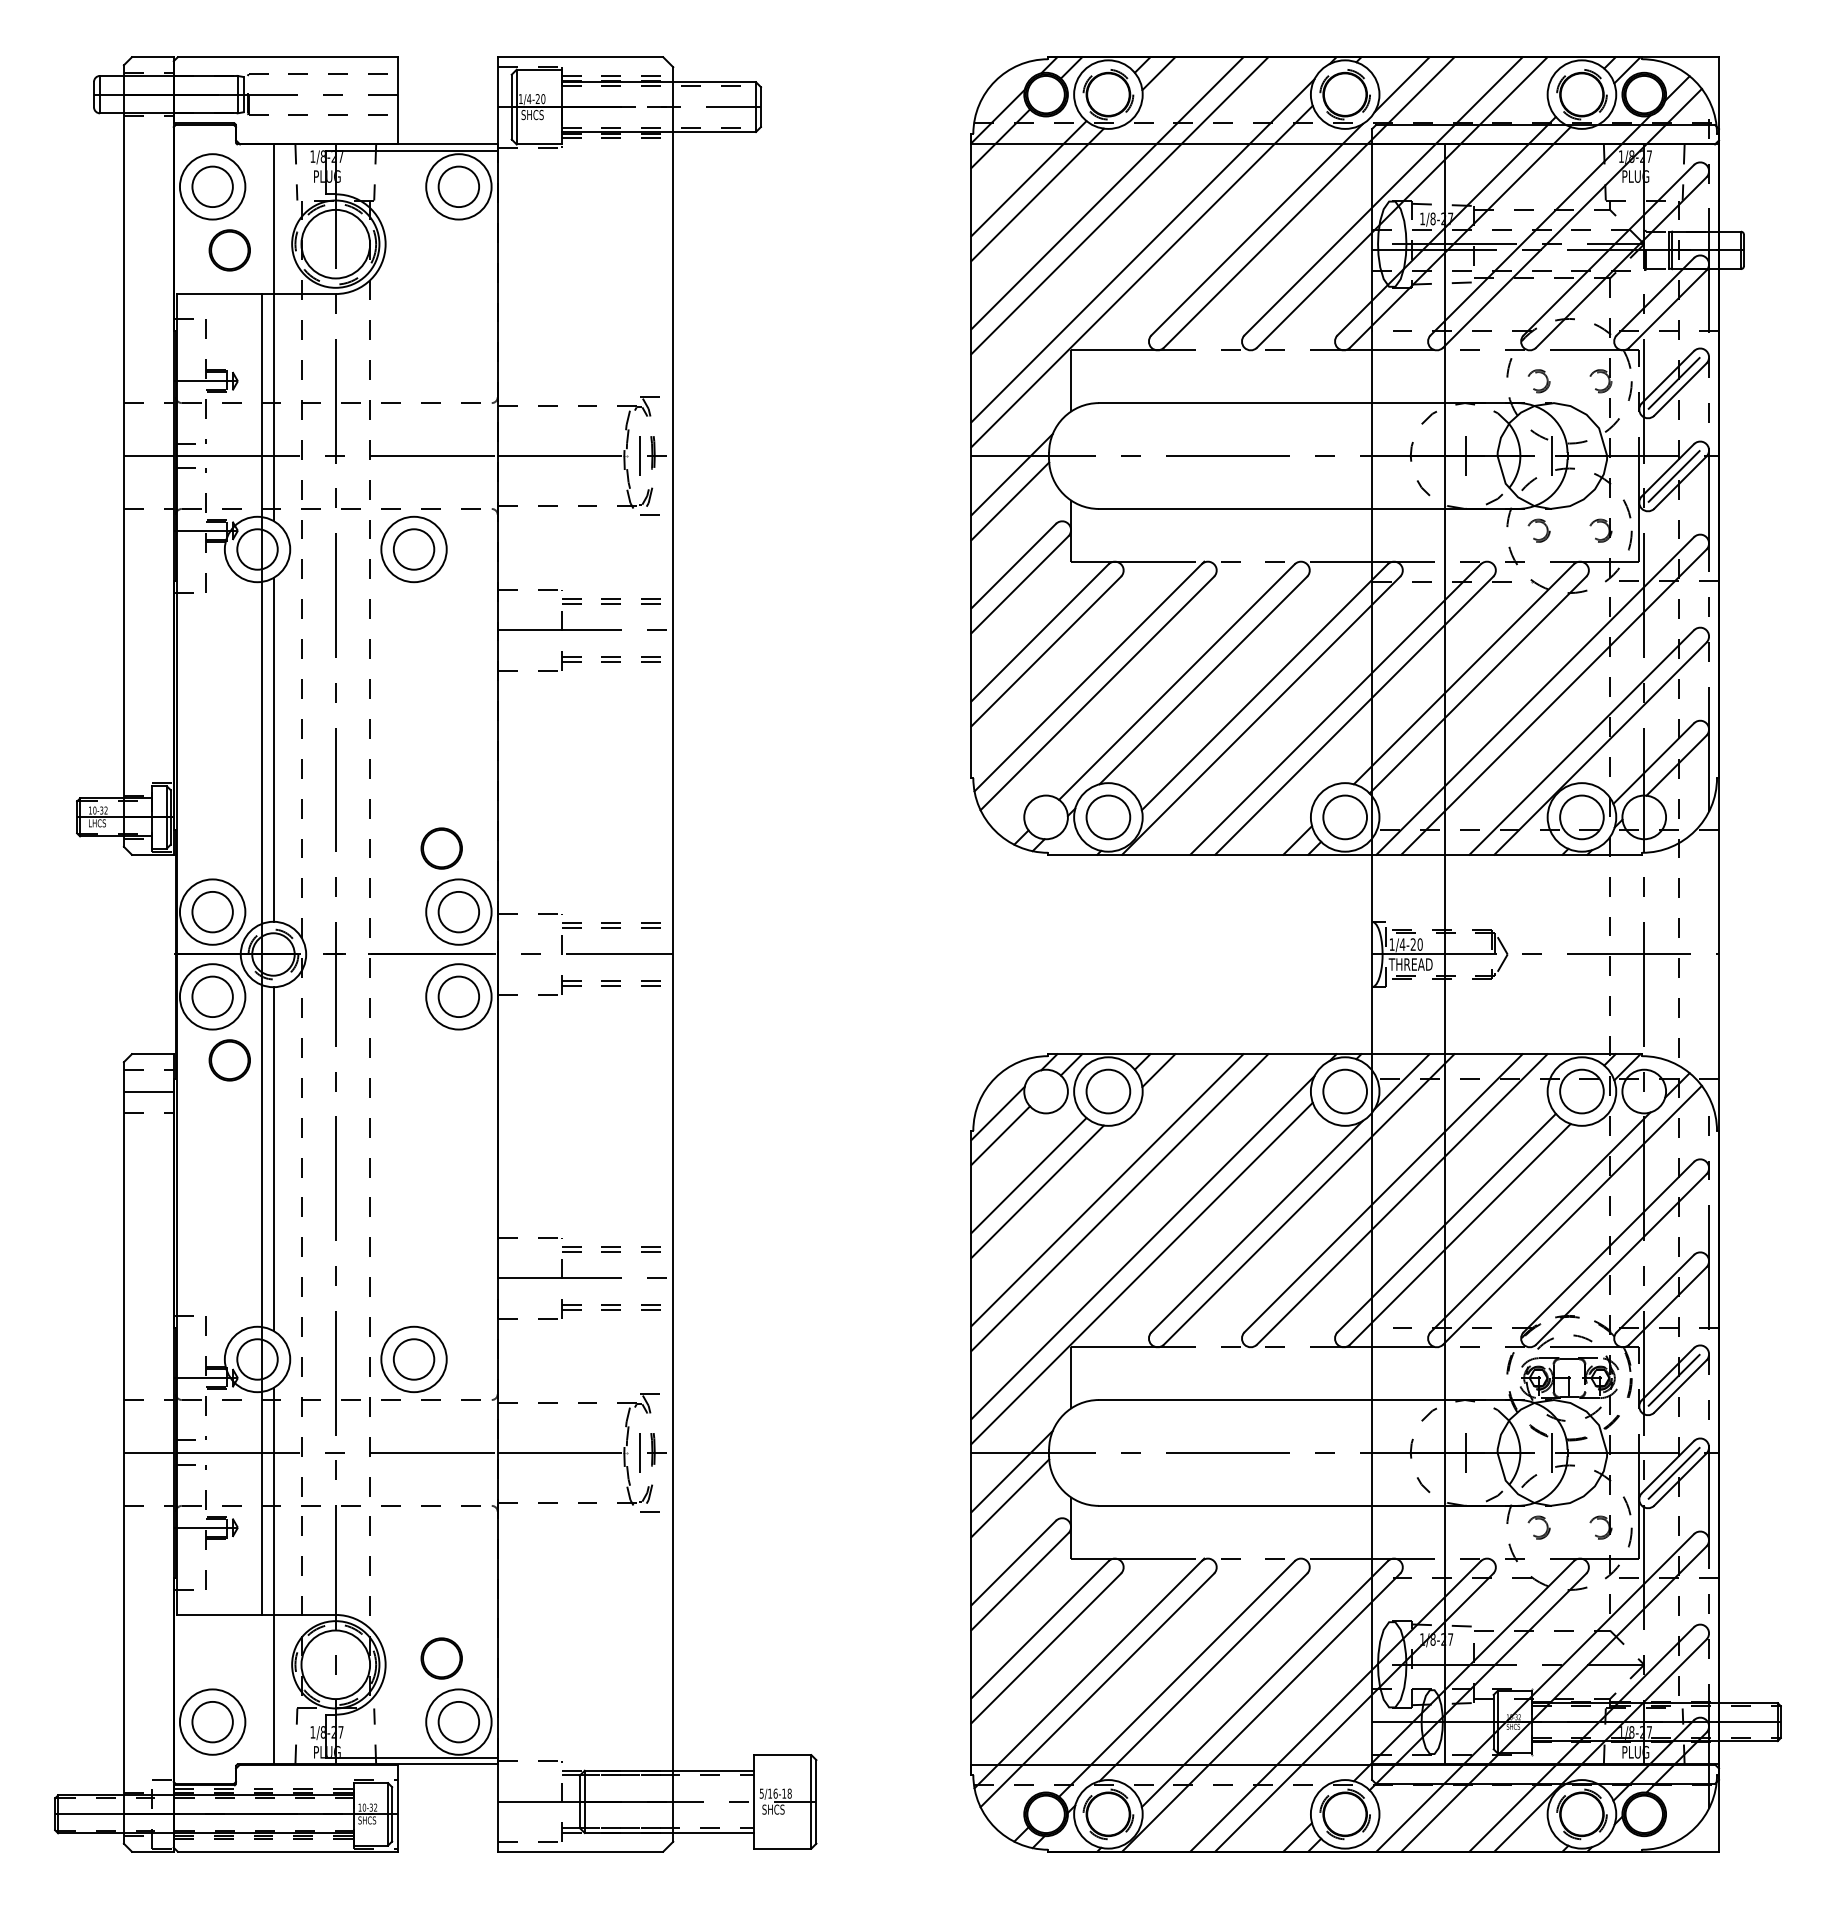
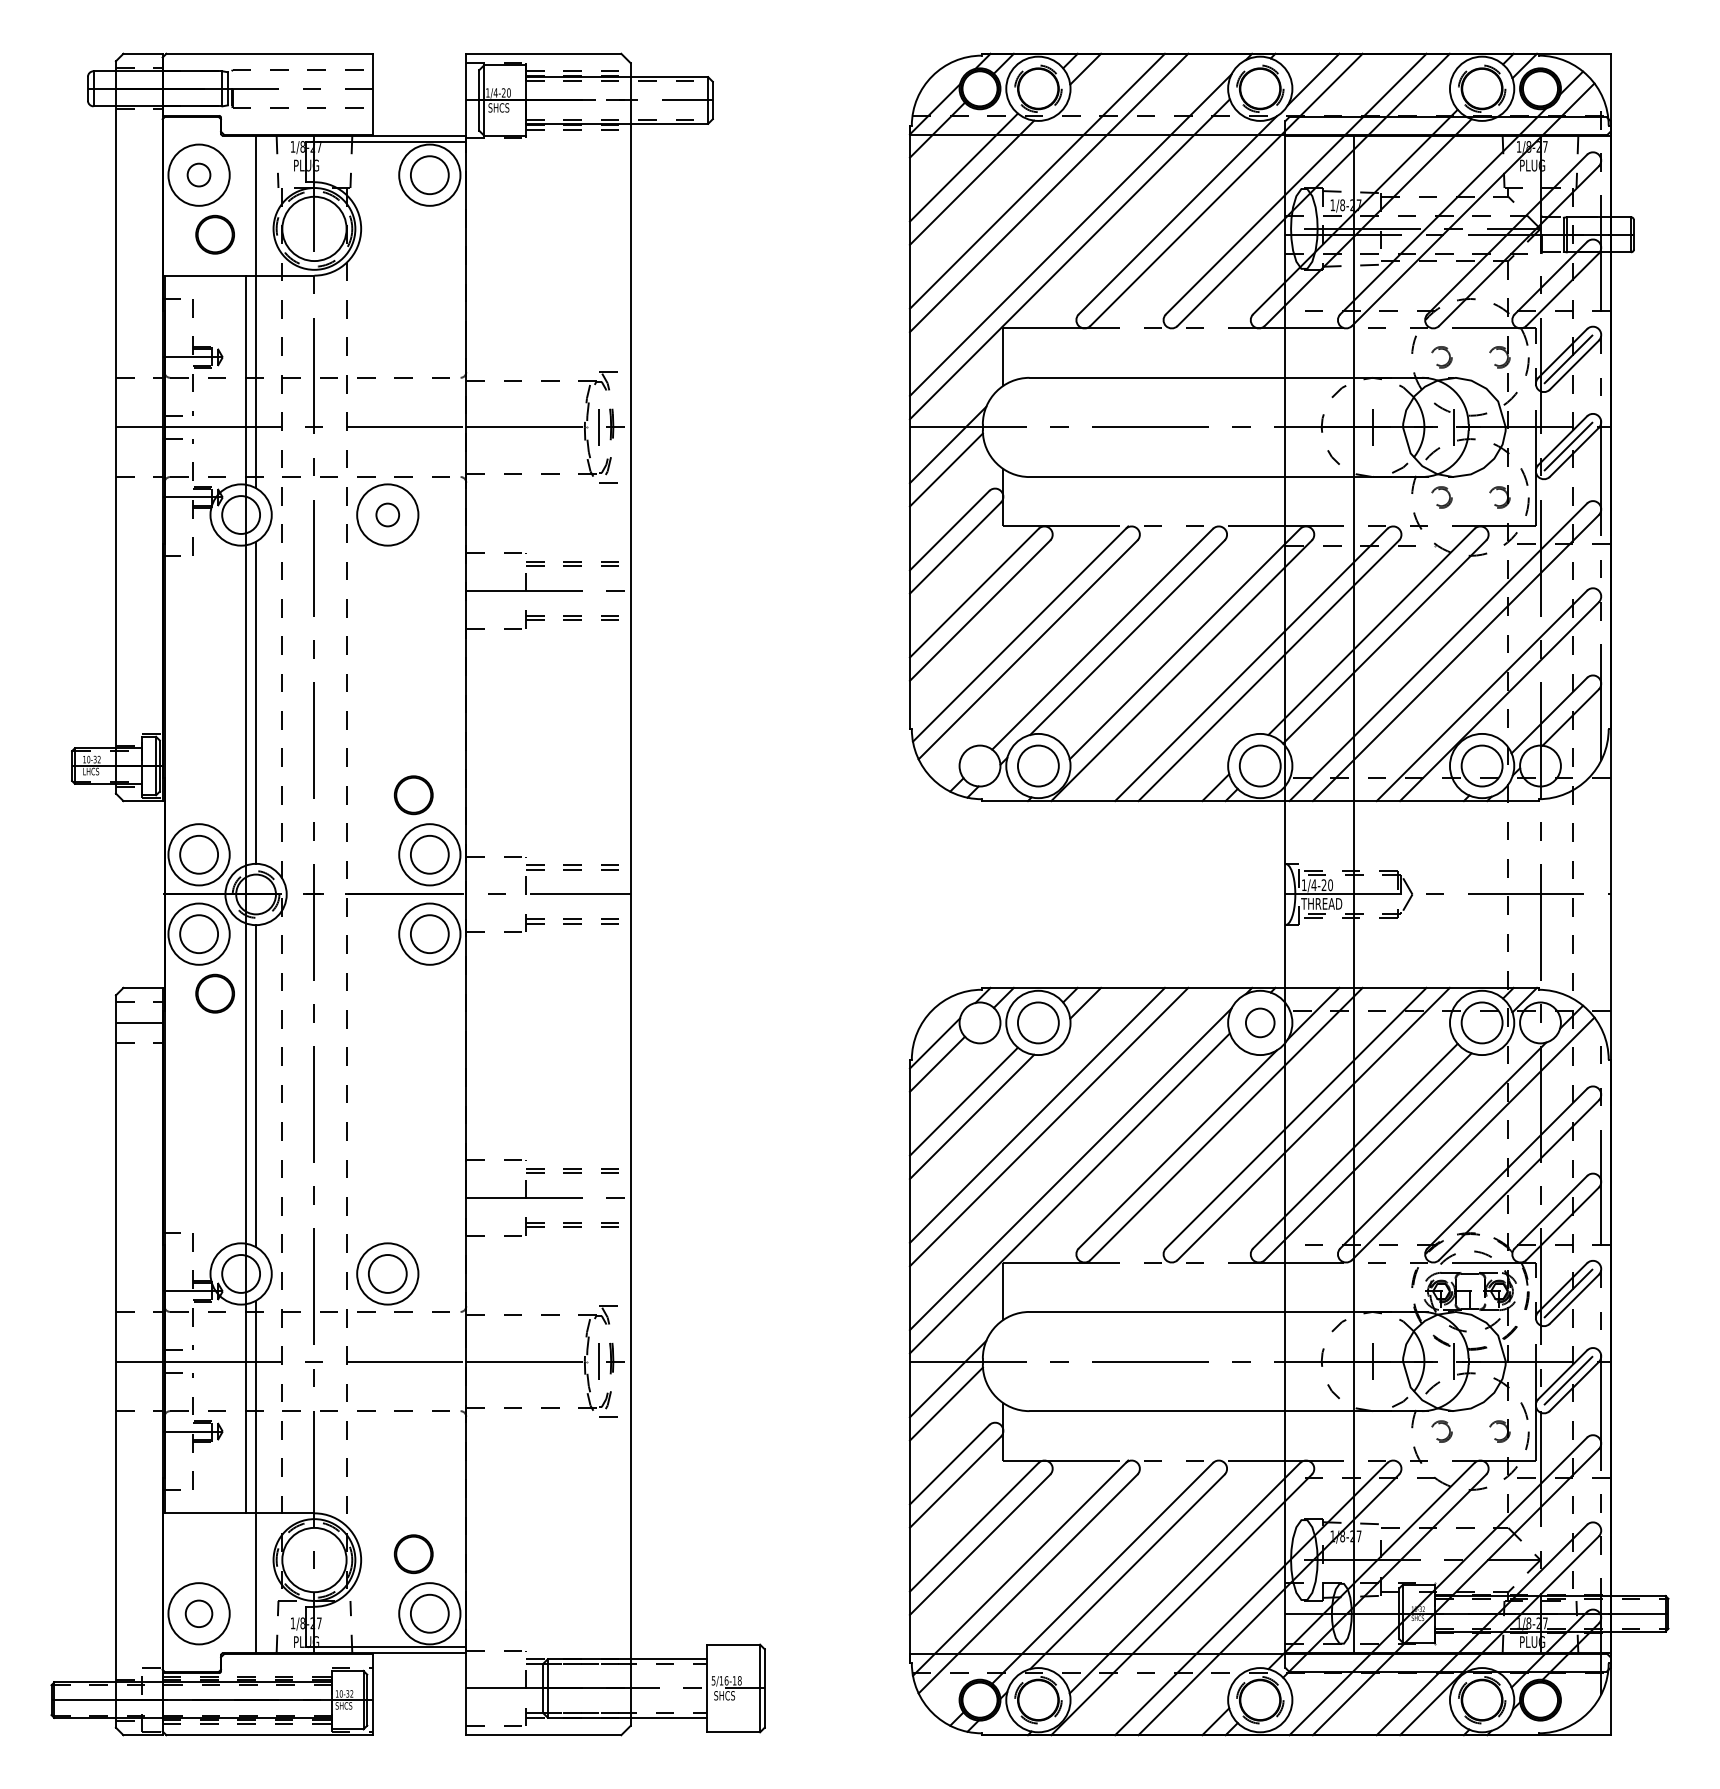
circle: (212, 186) -> (198, 174), size x0.6
circle: (413, 549) -> (387, 515), size x0.6
circle: (1345, 1091) -> (1260, 1022), size x0.7
circle: (212, 1722) -> (198, 1614), size x0.7

